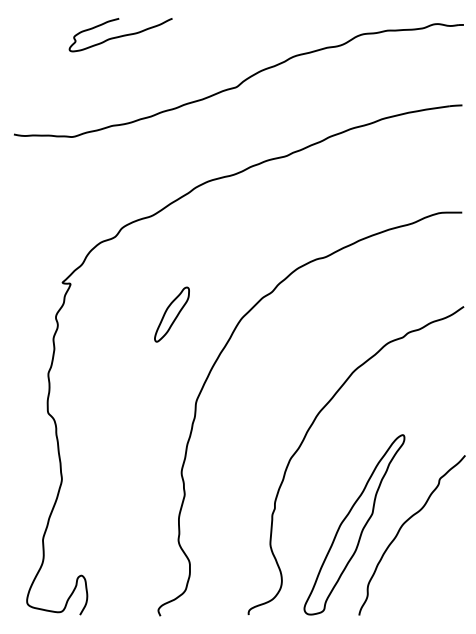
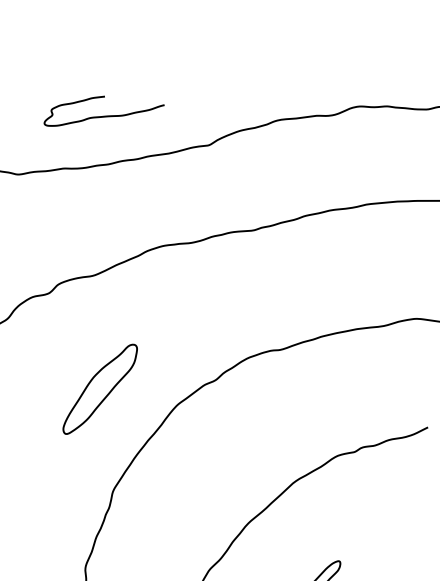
curve: (120, 35) -> (103, 115), moved
part: (171, 314) -> (99, 389), size x1.6

